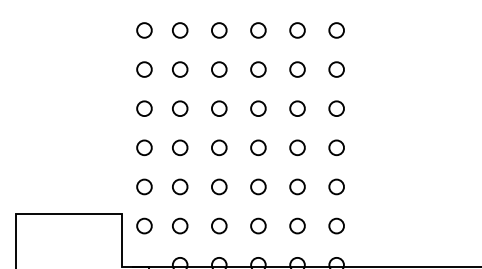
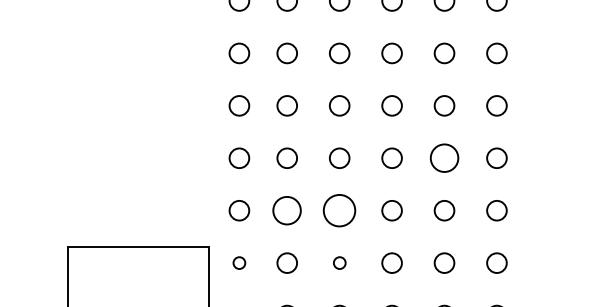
circle: (297, 147) -> (444, 157), size x1.4
circle: (180, 186) -> (287, 210), size x1.4
circle: (219, 186) -> (339, 210), size x1.6
circle: (144, 225) -> (239, 262), size x0.6
circle: (219, 225) -> (339, 262), size x0.6

